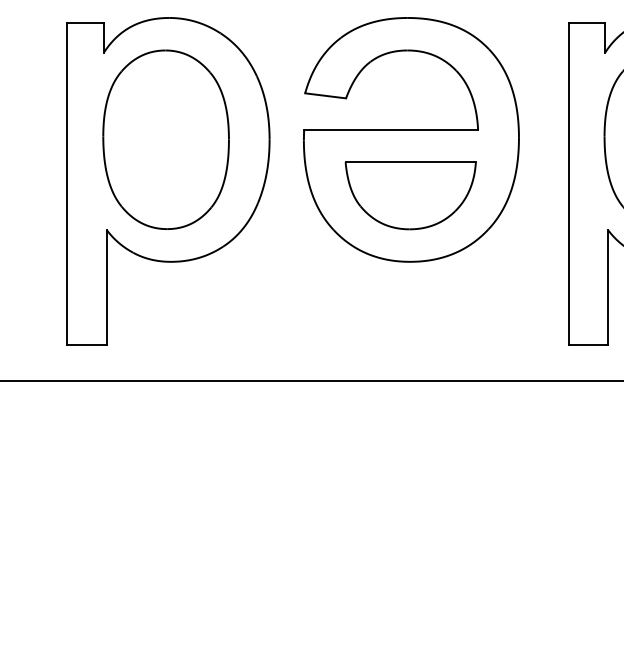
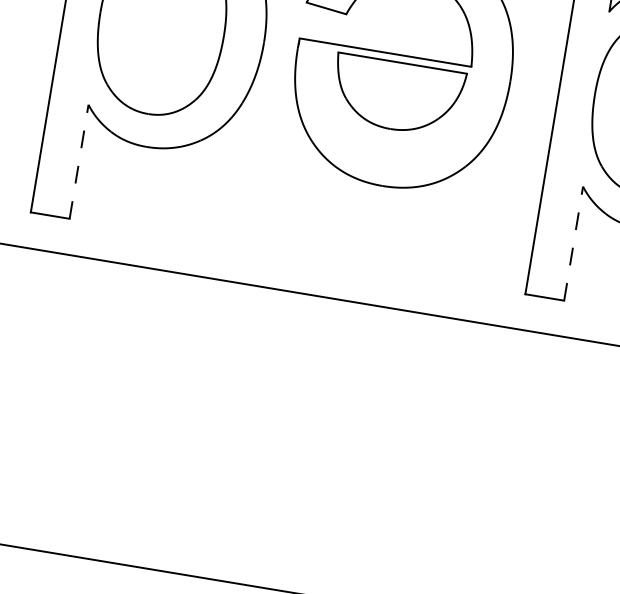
part: (410, 195) -> (397, 95), moved
line: (106, 287) -> (79, 161), solid -> dashed
line: (607, 287) -> (573, 243), solid -> dashed

